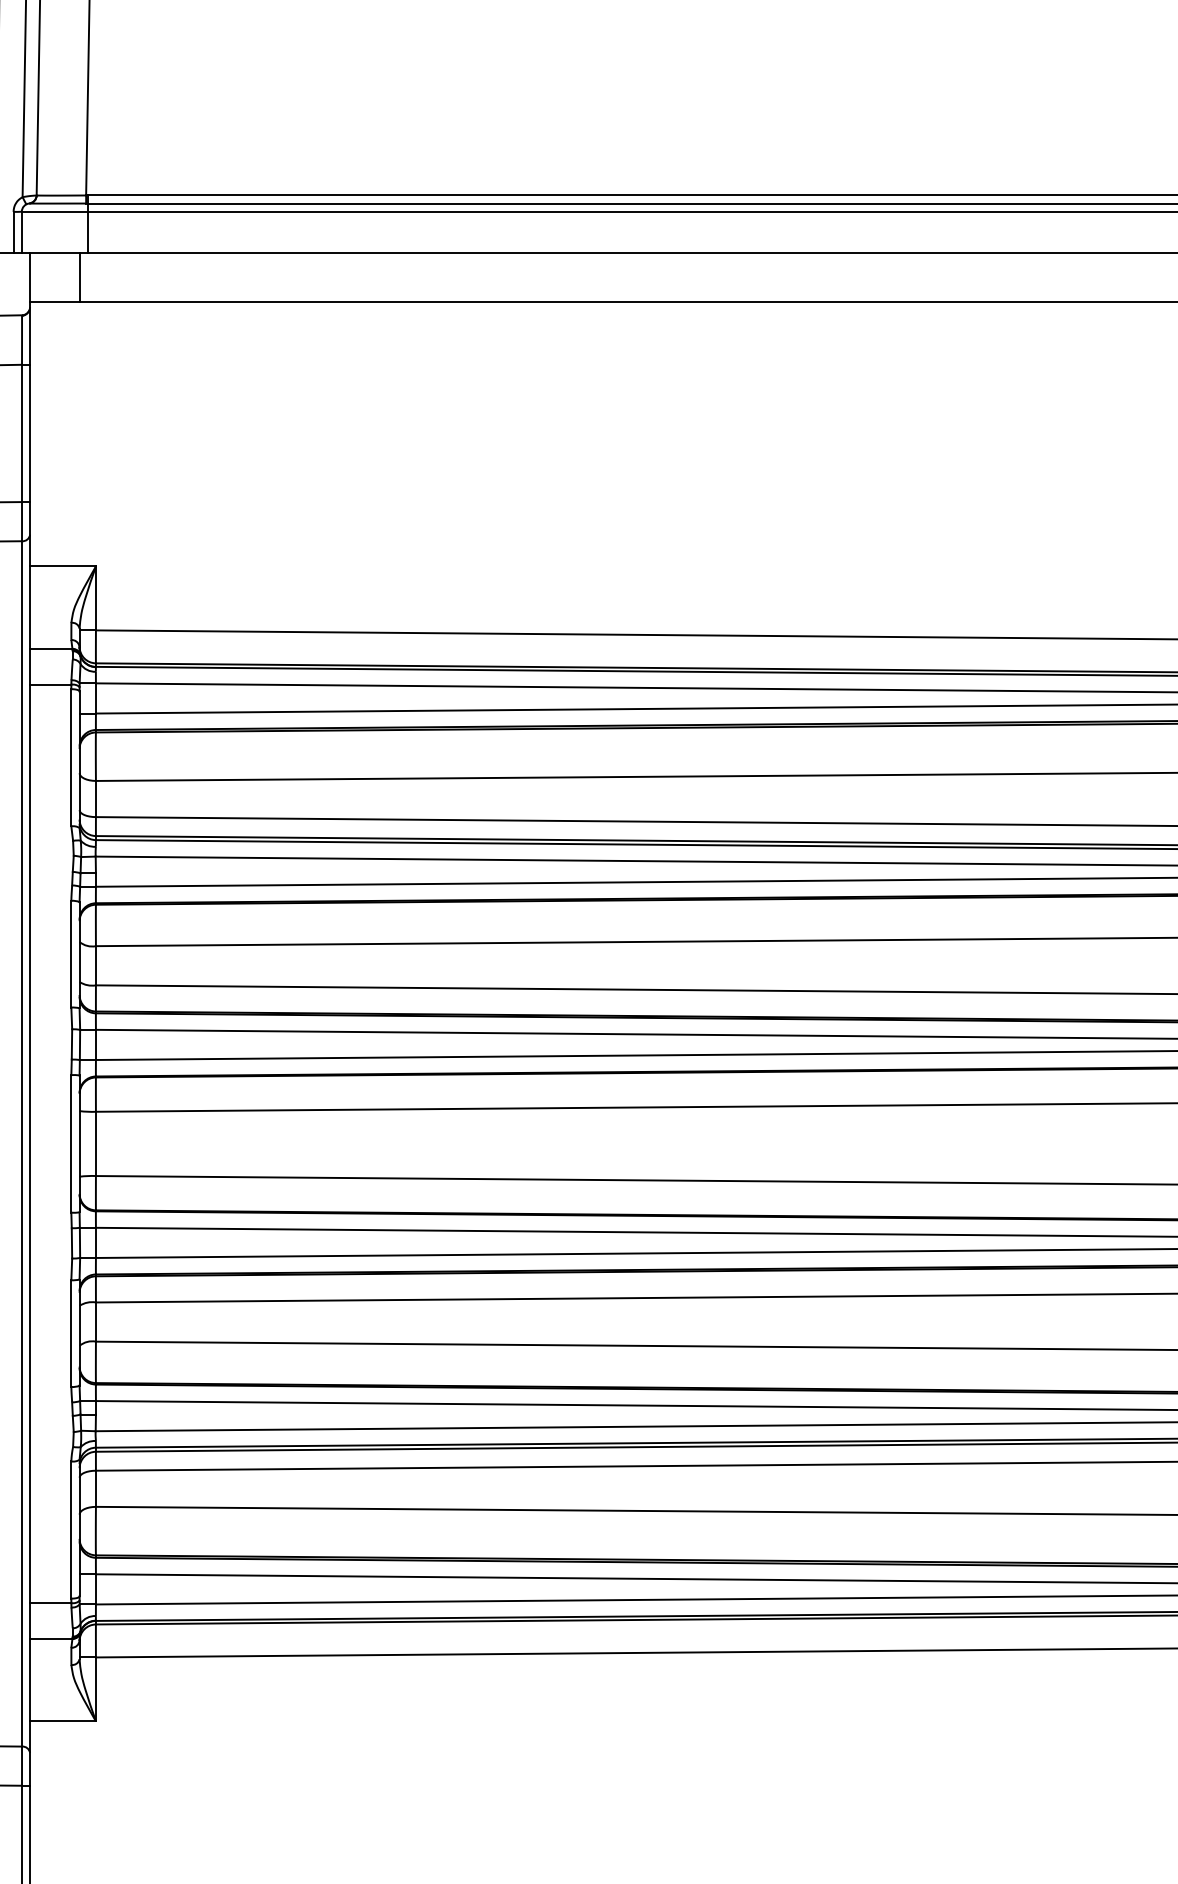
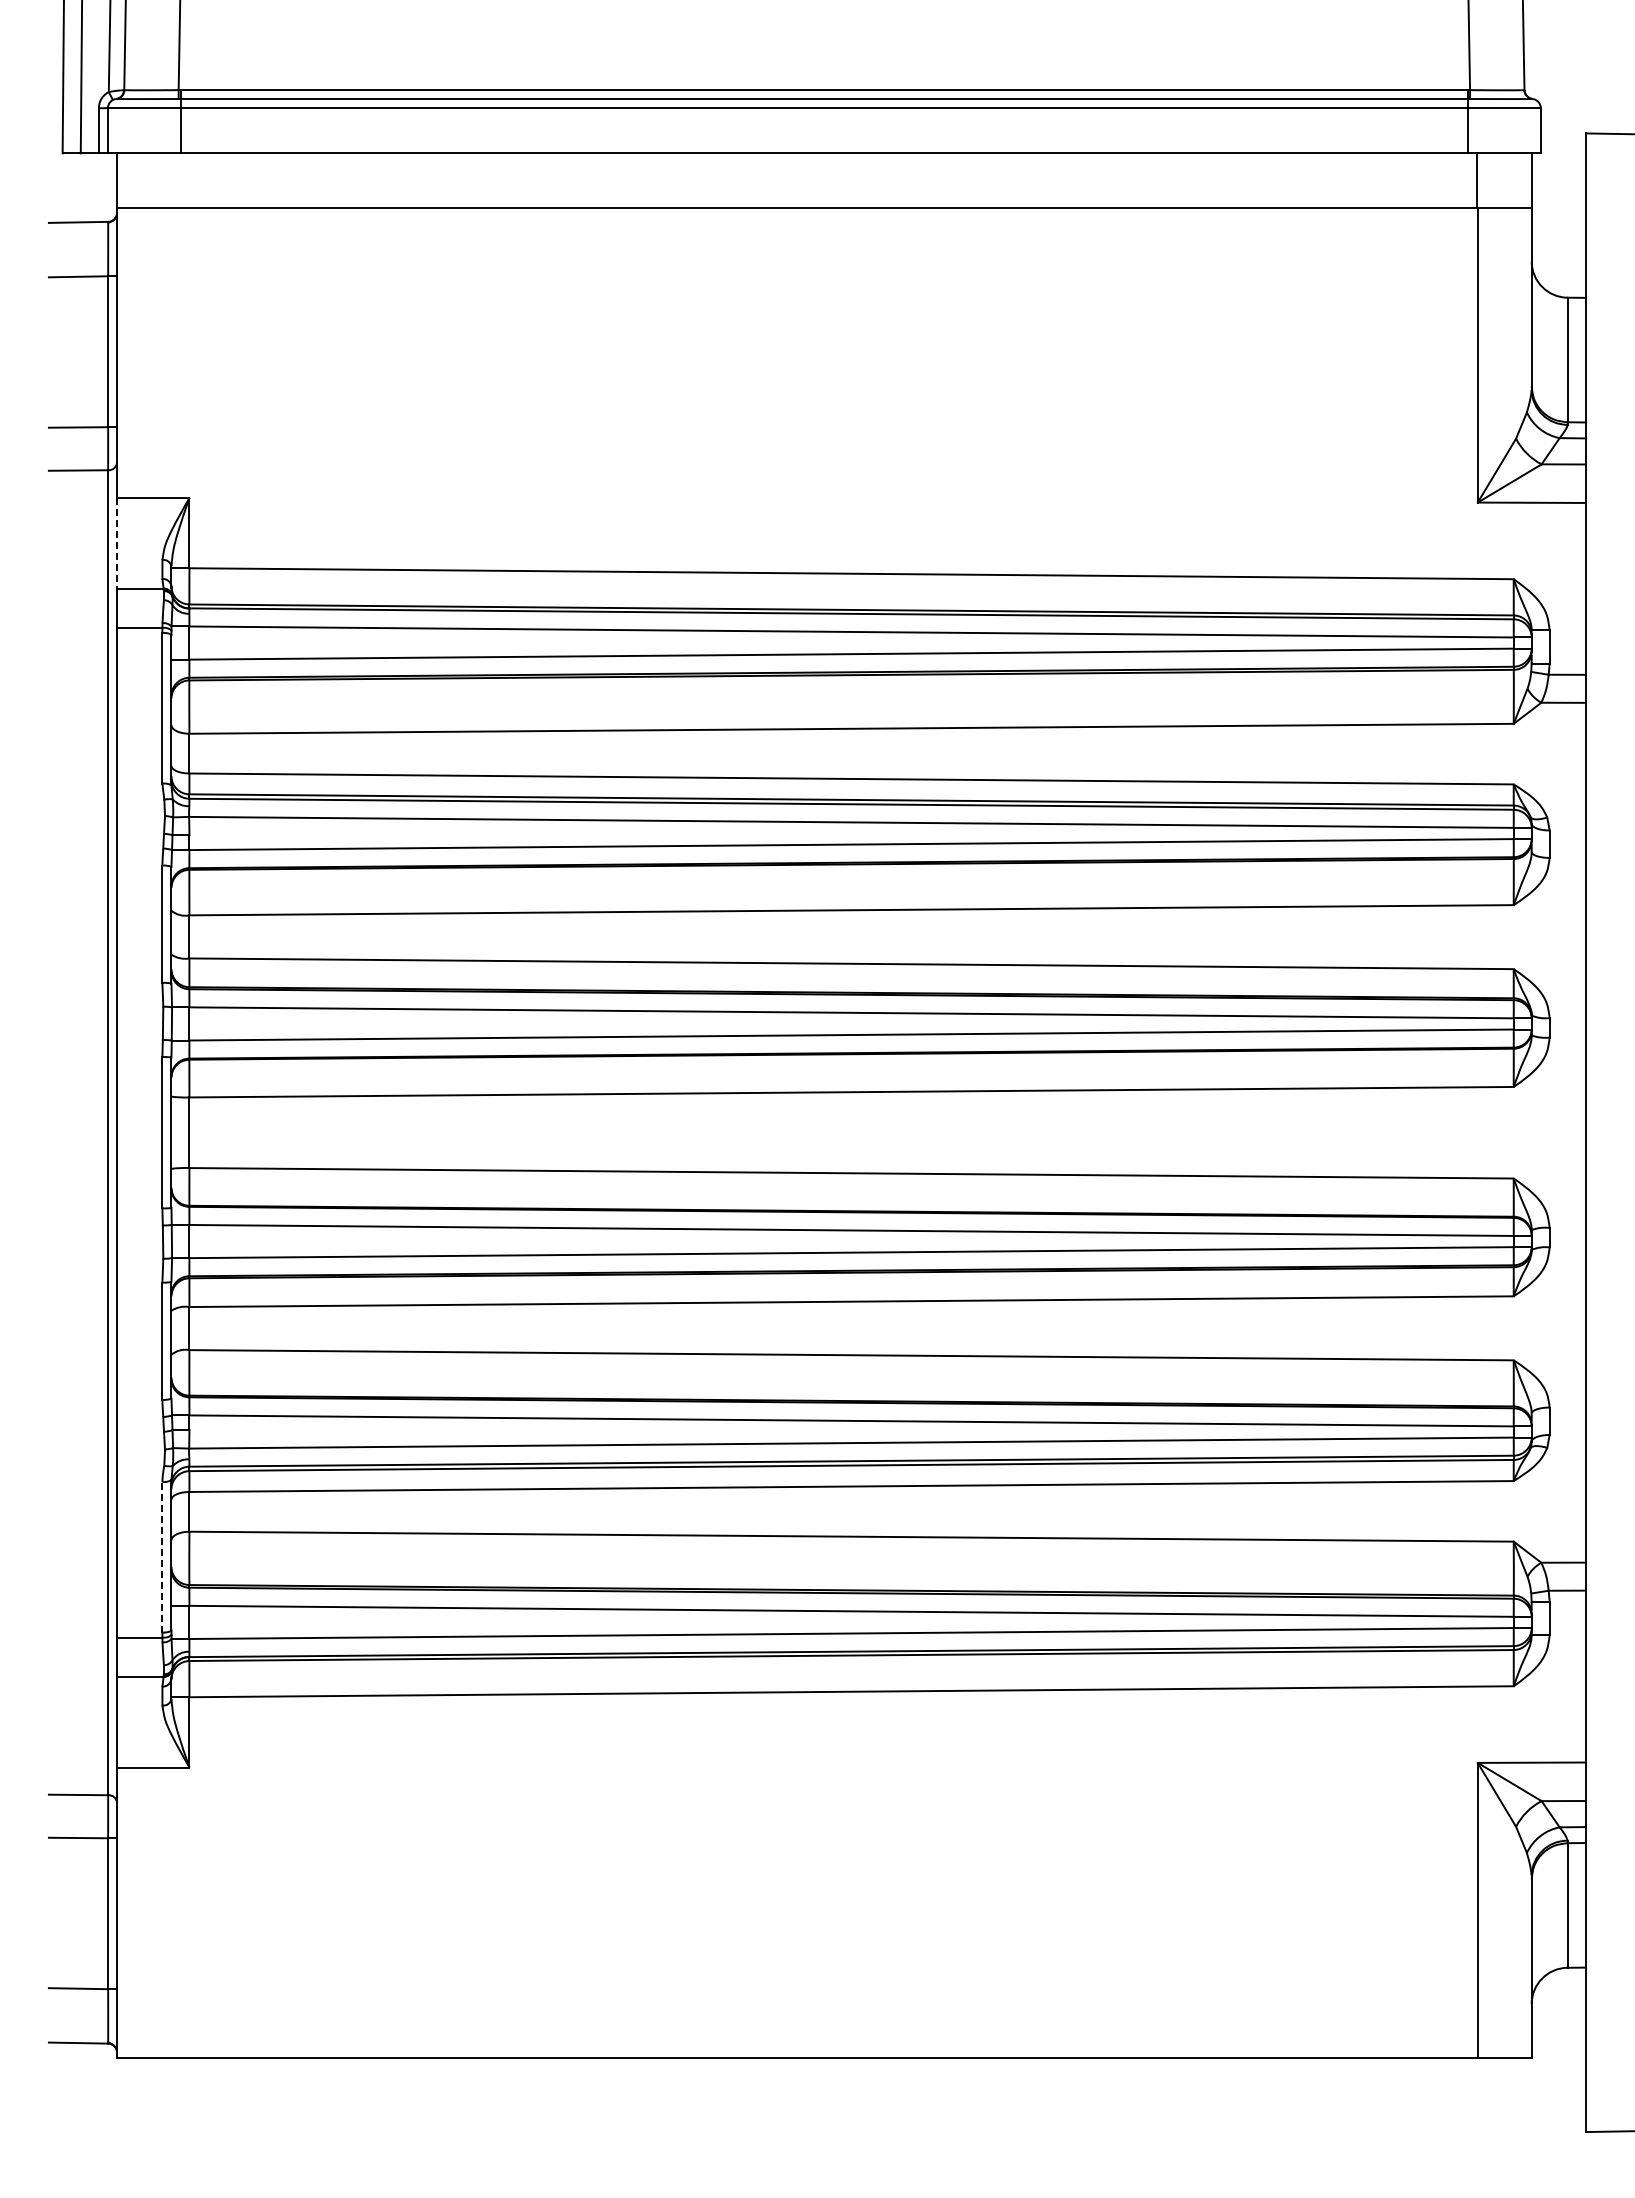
line: (79, 277) -> (171, 180), removed
line: (30, 607) -> (117, 543), solid -> dashed
line: (71, 1529) -> (162, 1556), solid -> dashed

